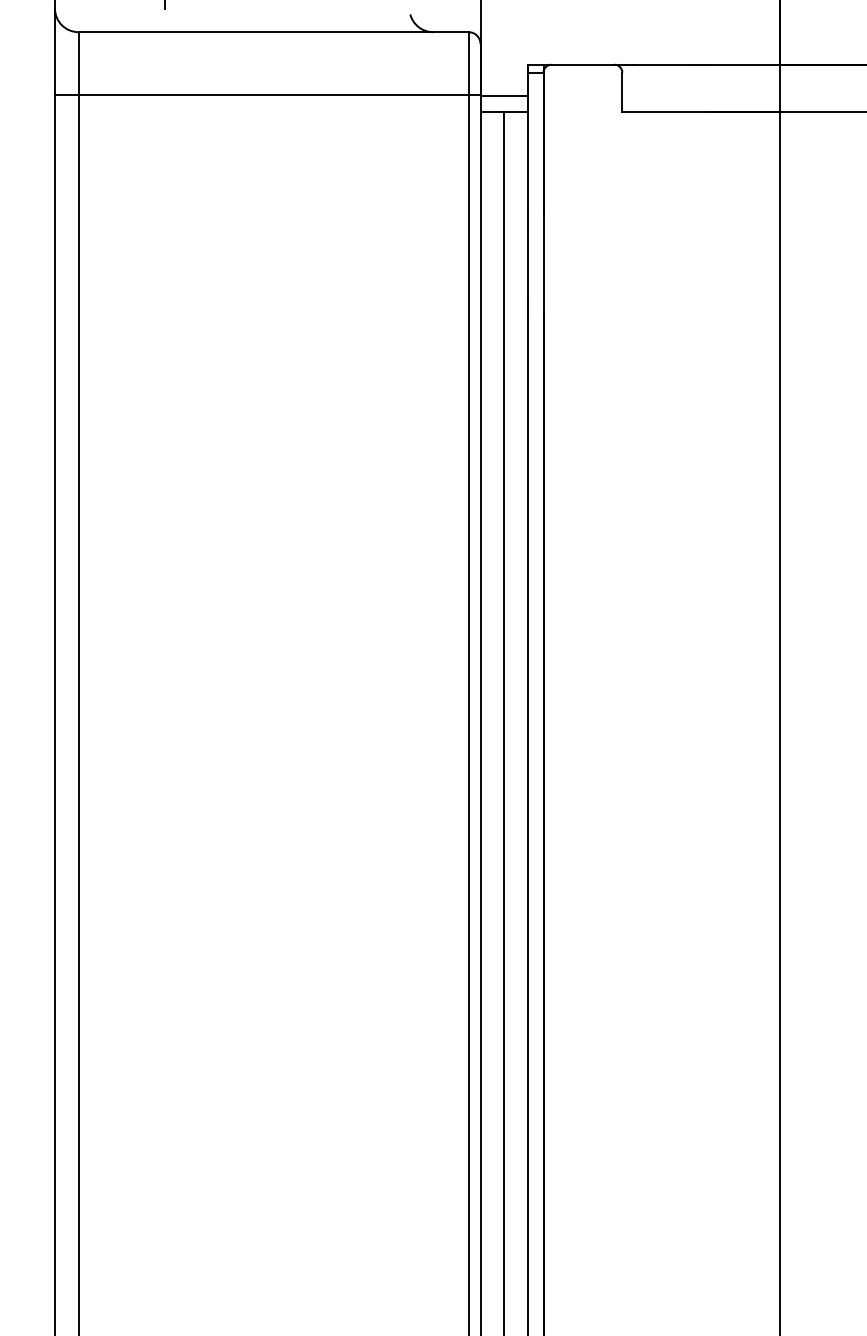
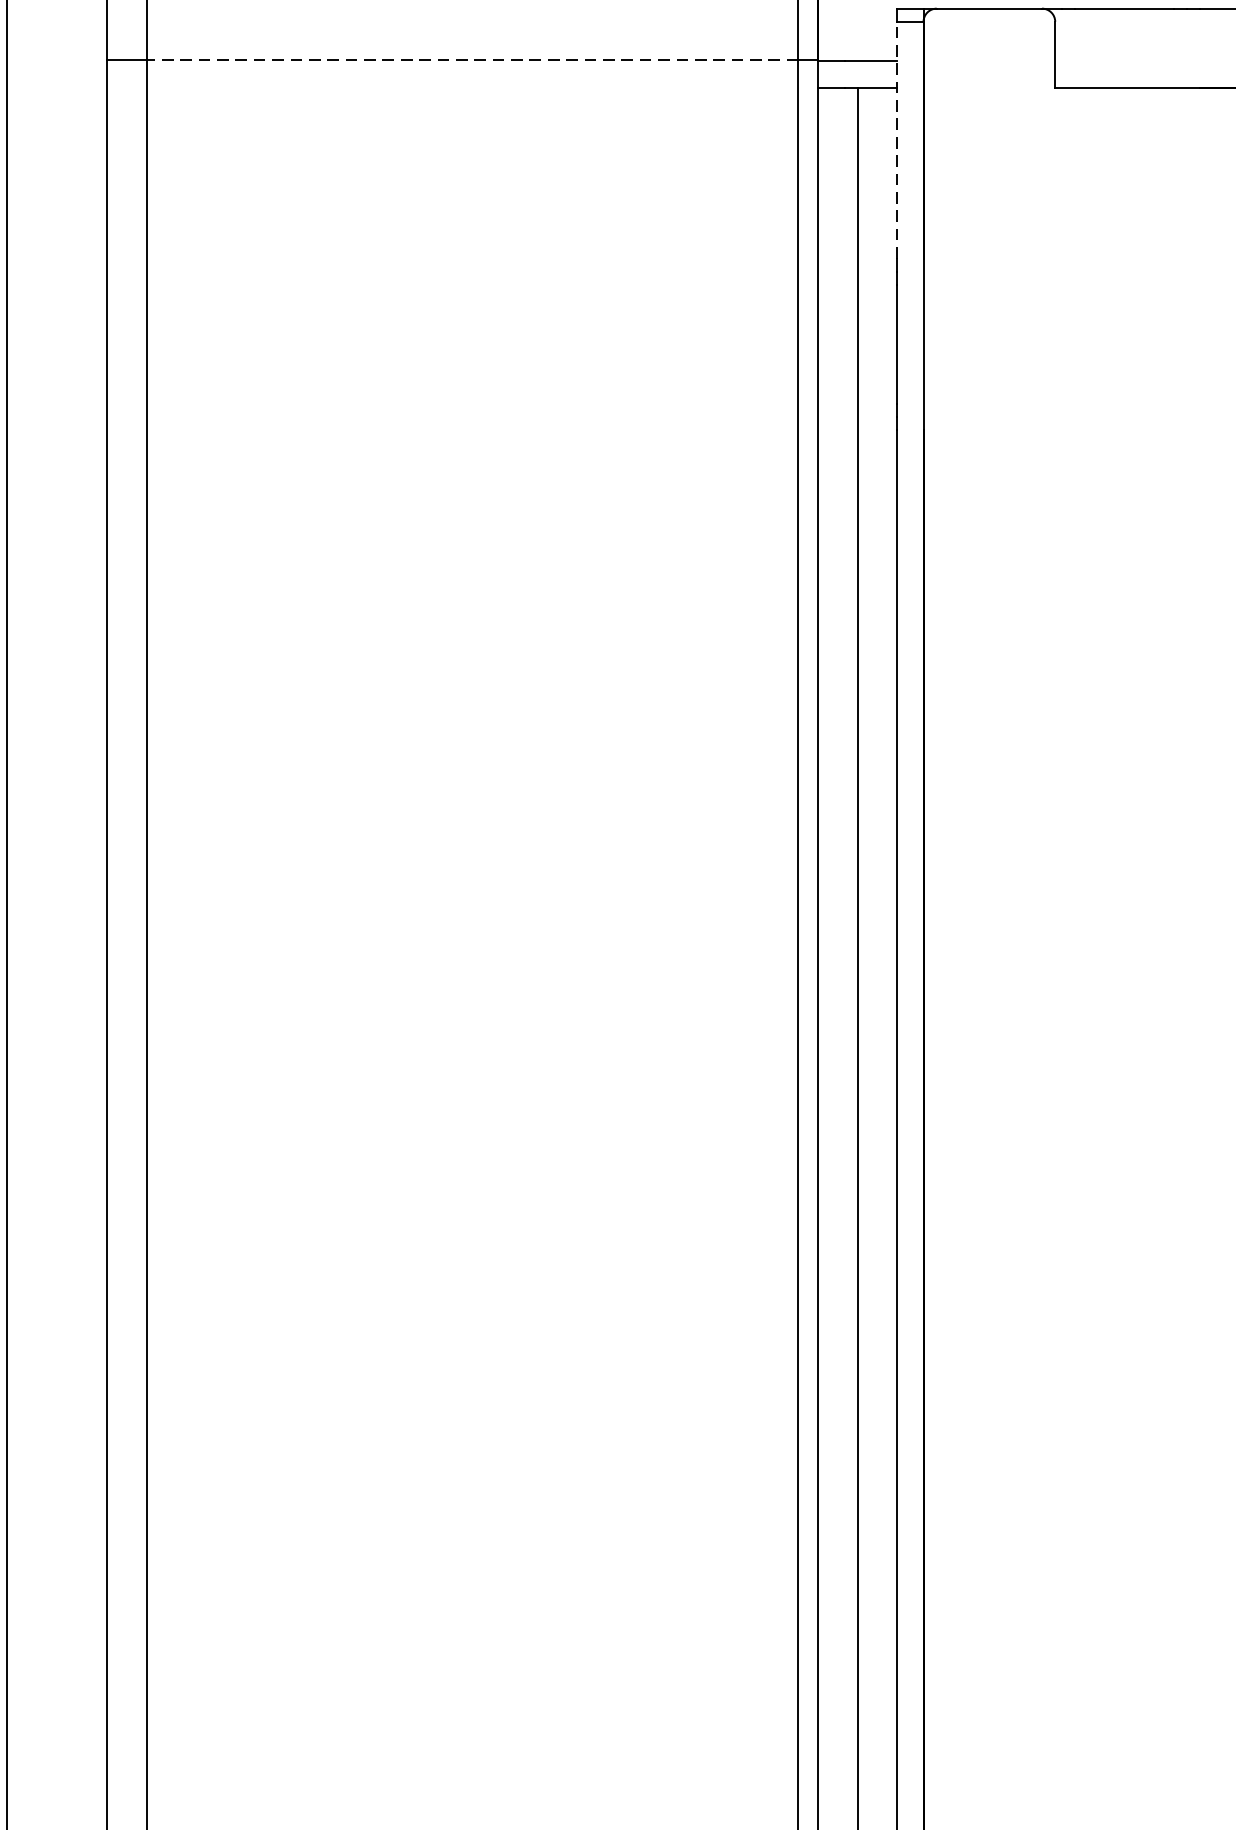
line: (273, 95) -> (472, 60), solid -> dashed
line: (527, 143) -> (896, 140), solid -> dashed

